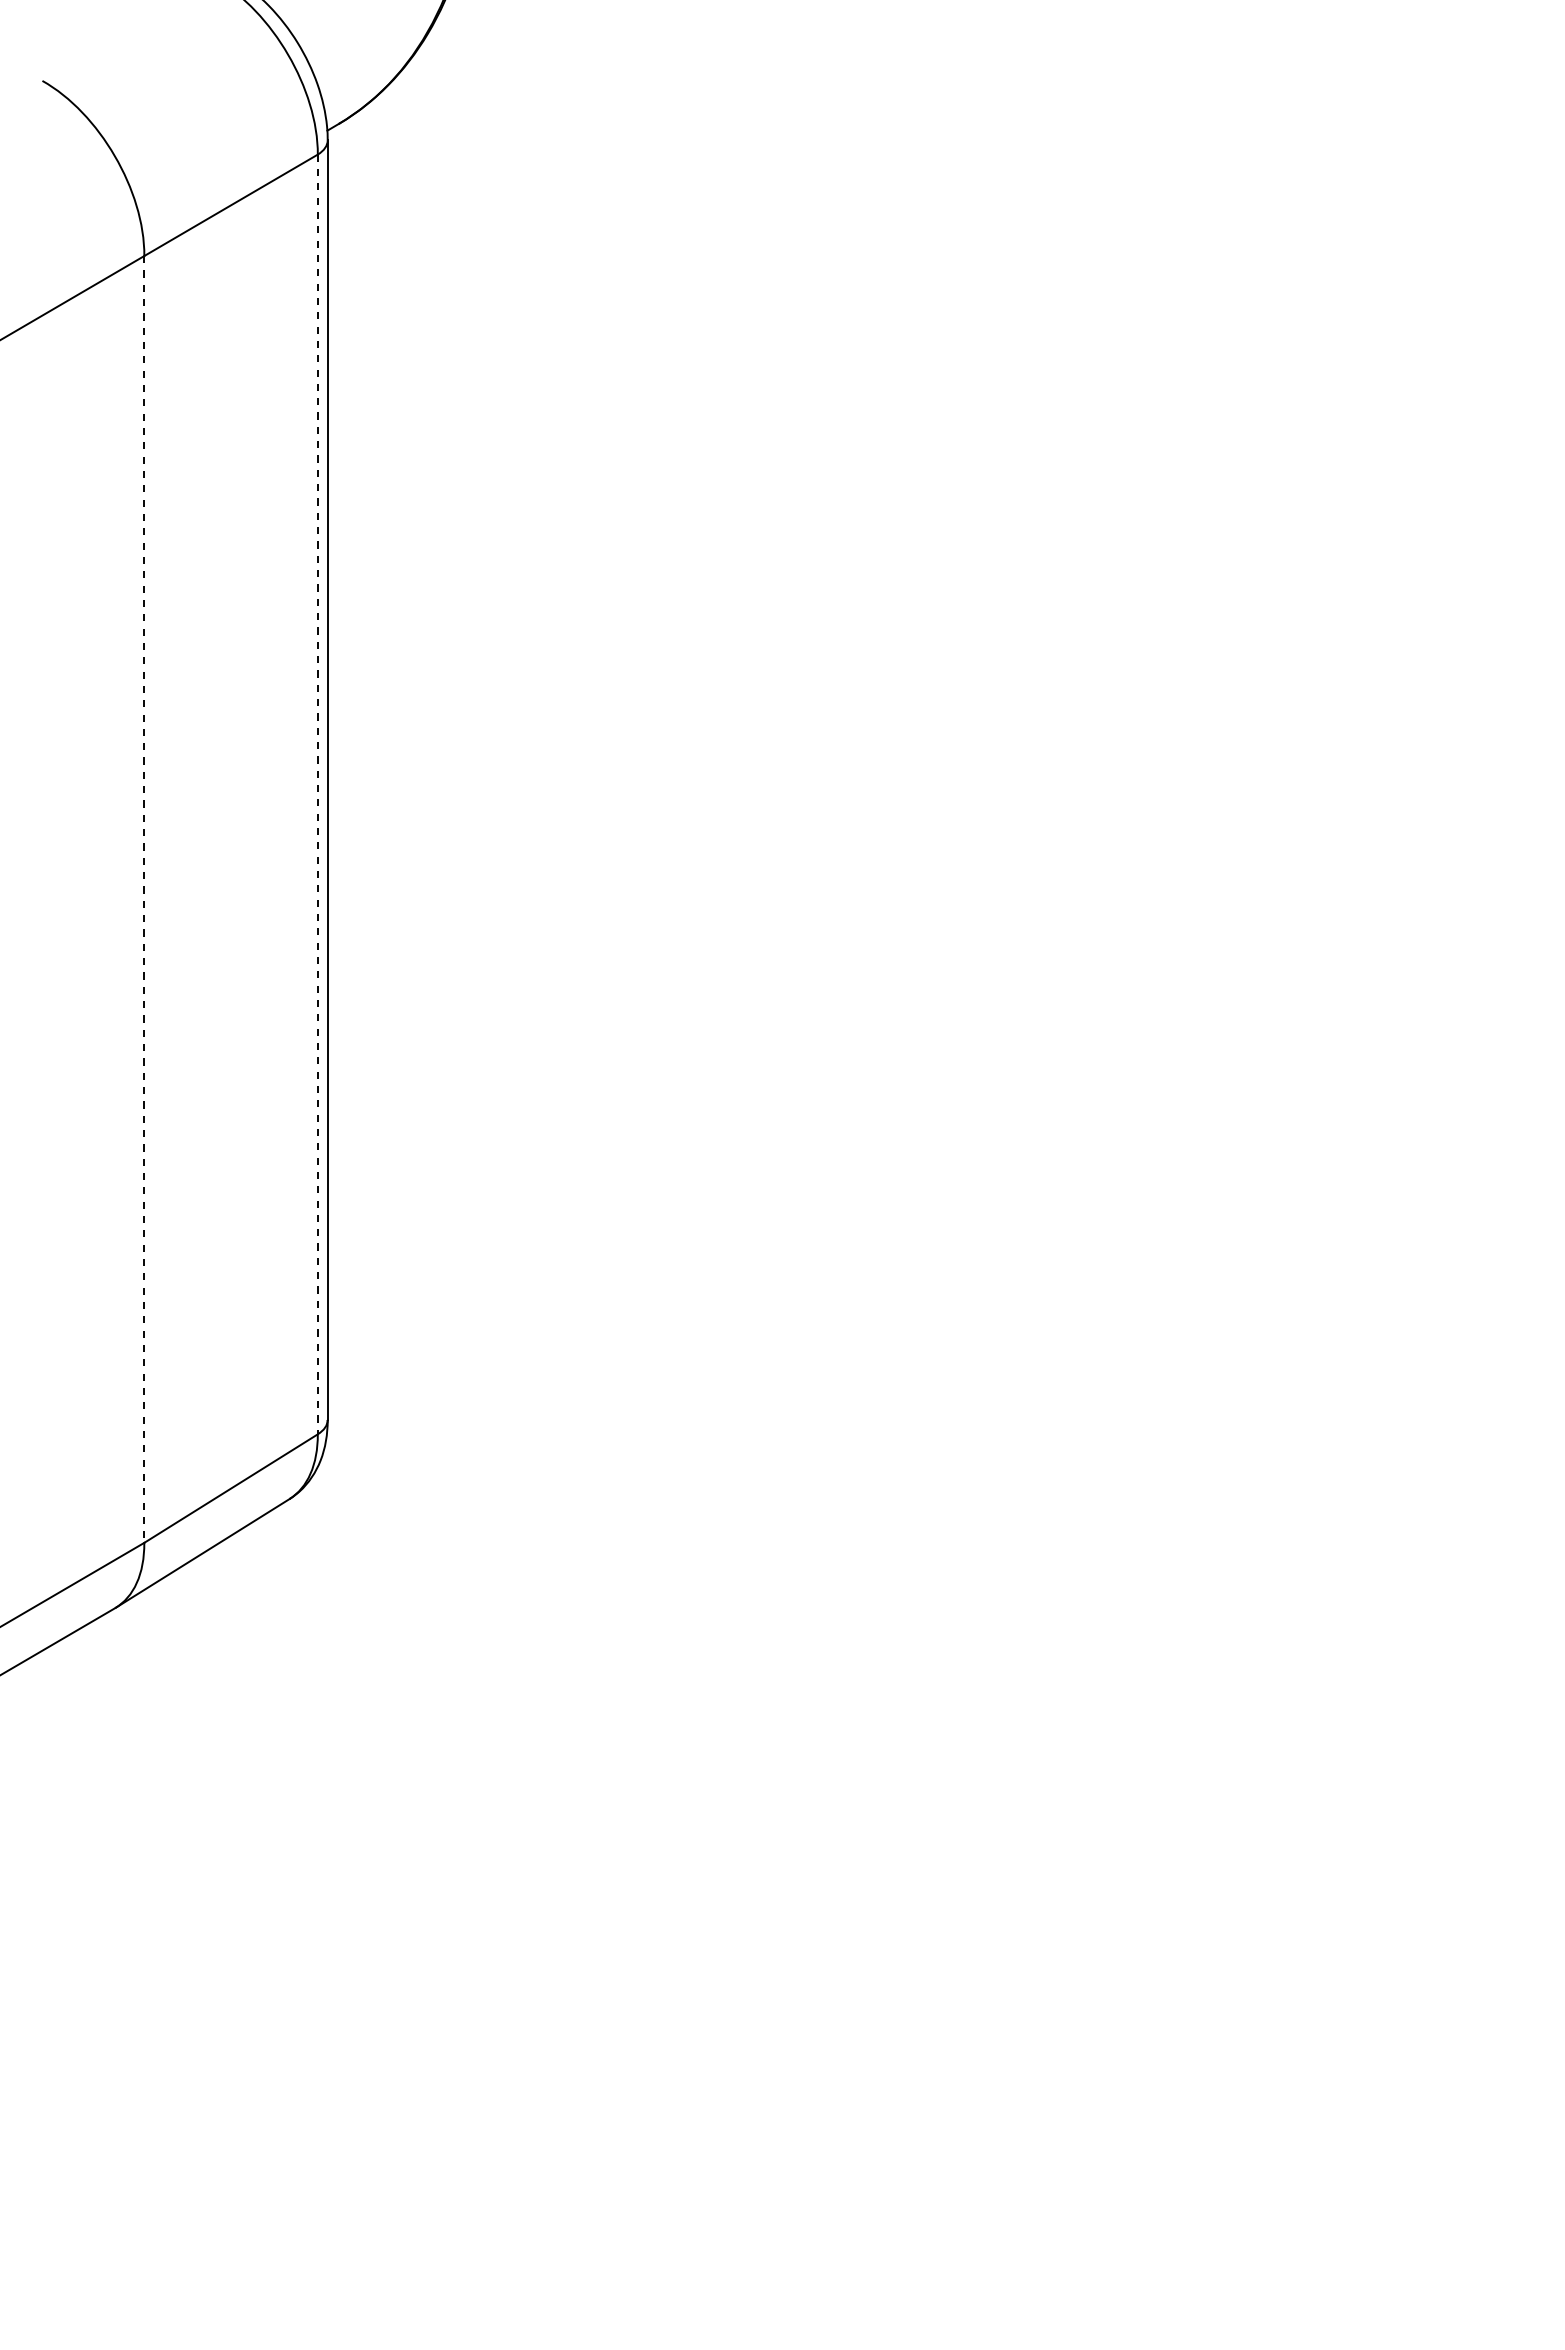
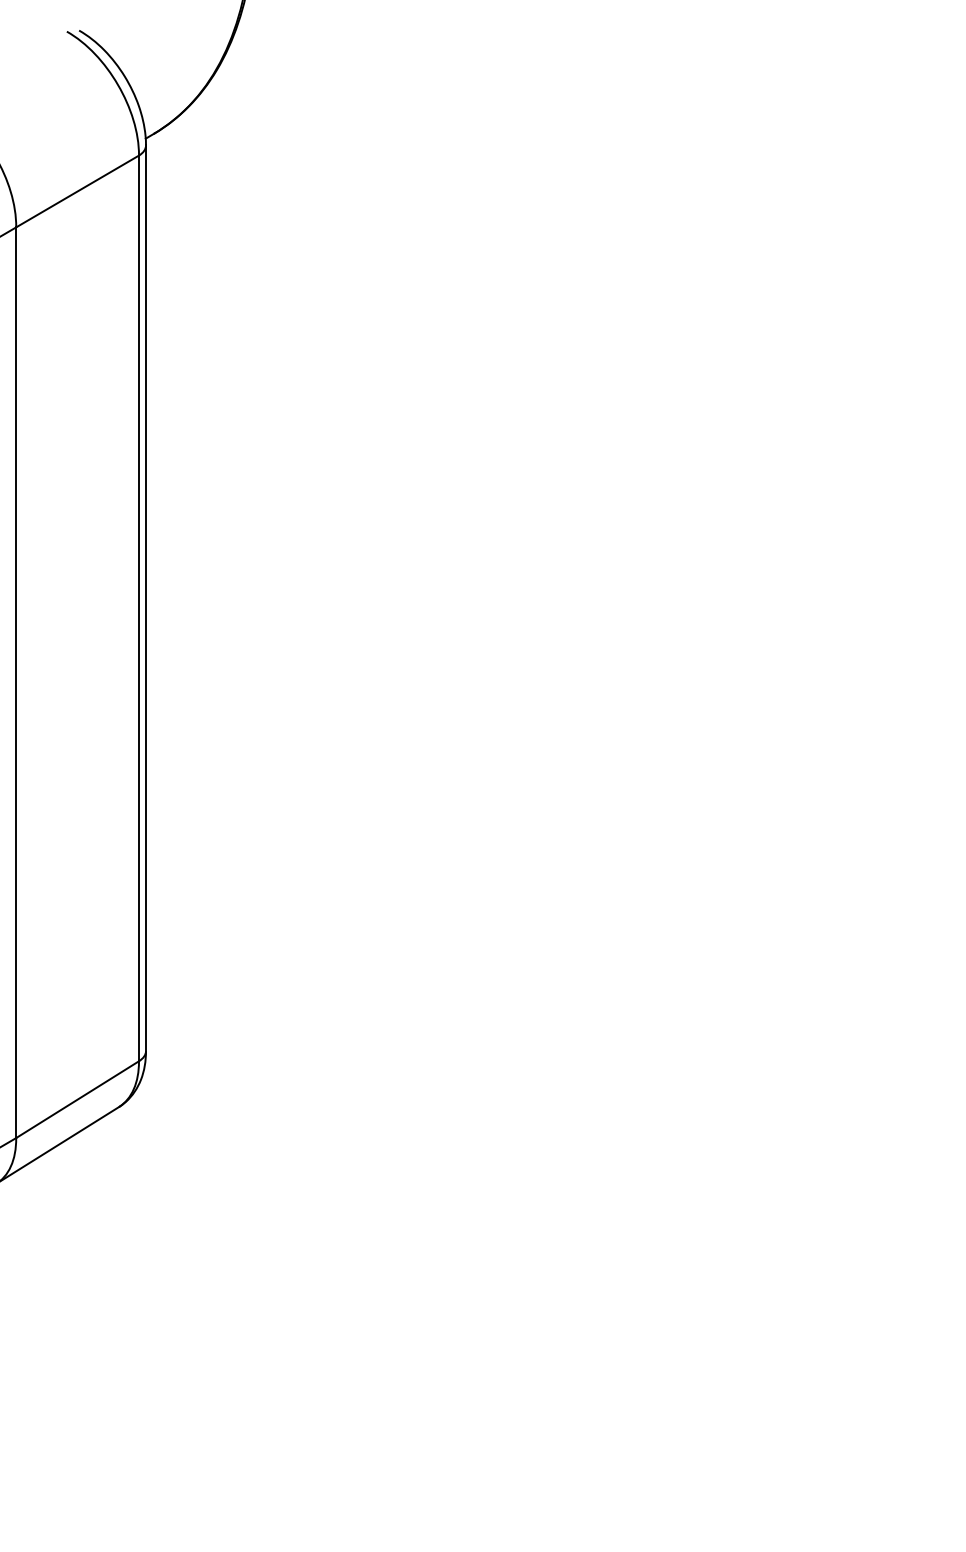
line: (317, 794) -> (138, 608), dashed -> solid
line: (144, 899) -> (16, 682), dashed -> solid

